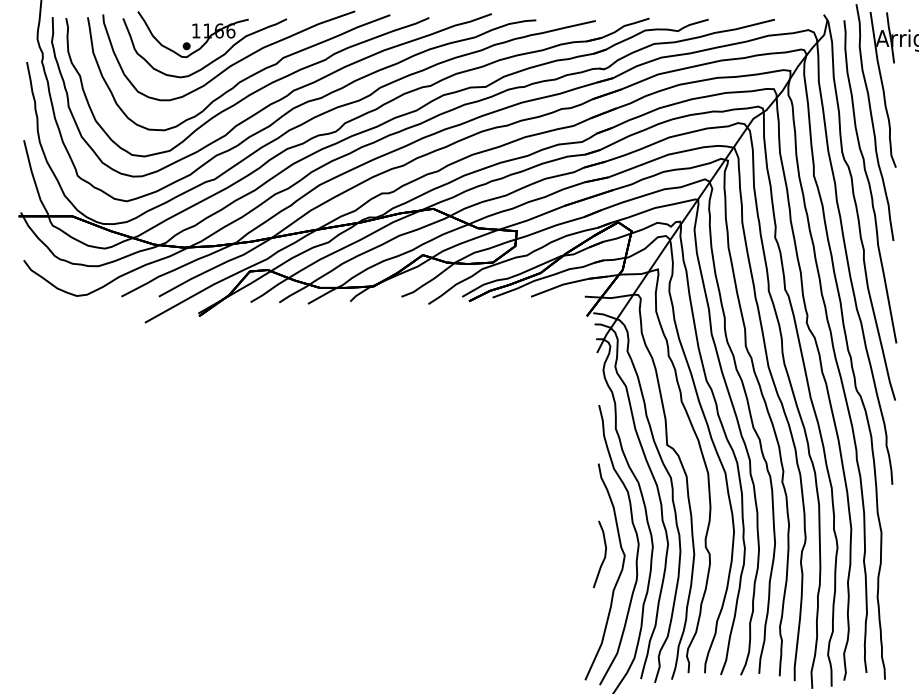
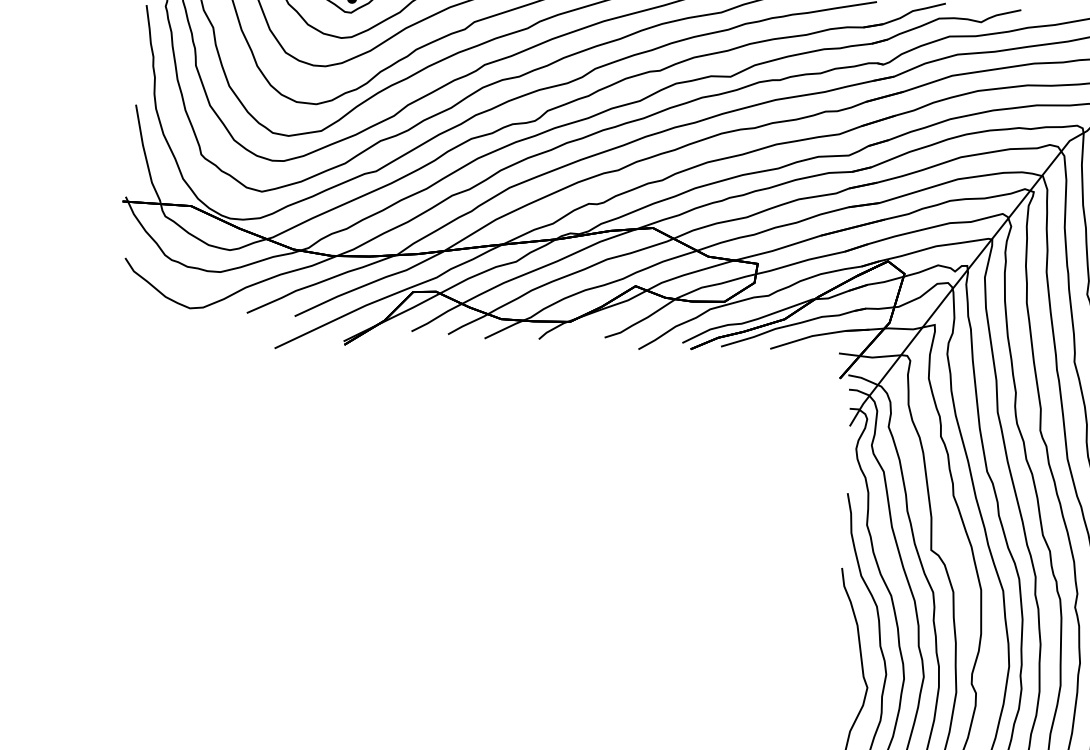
part: (599, 554) -> (835, 684), removed

